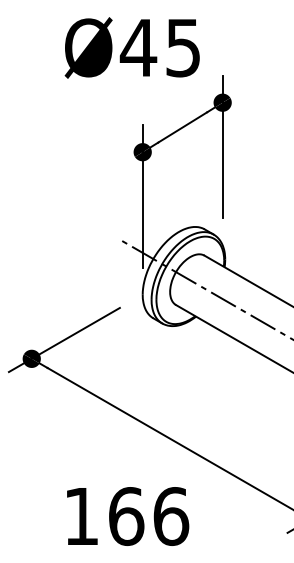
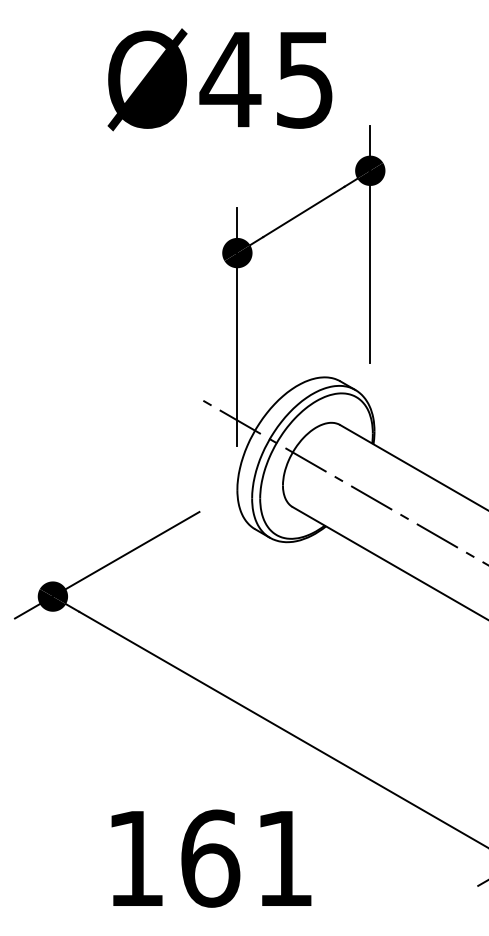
text: (171, 516) -> (285, 858), 166 -> 161

